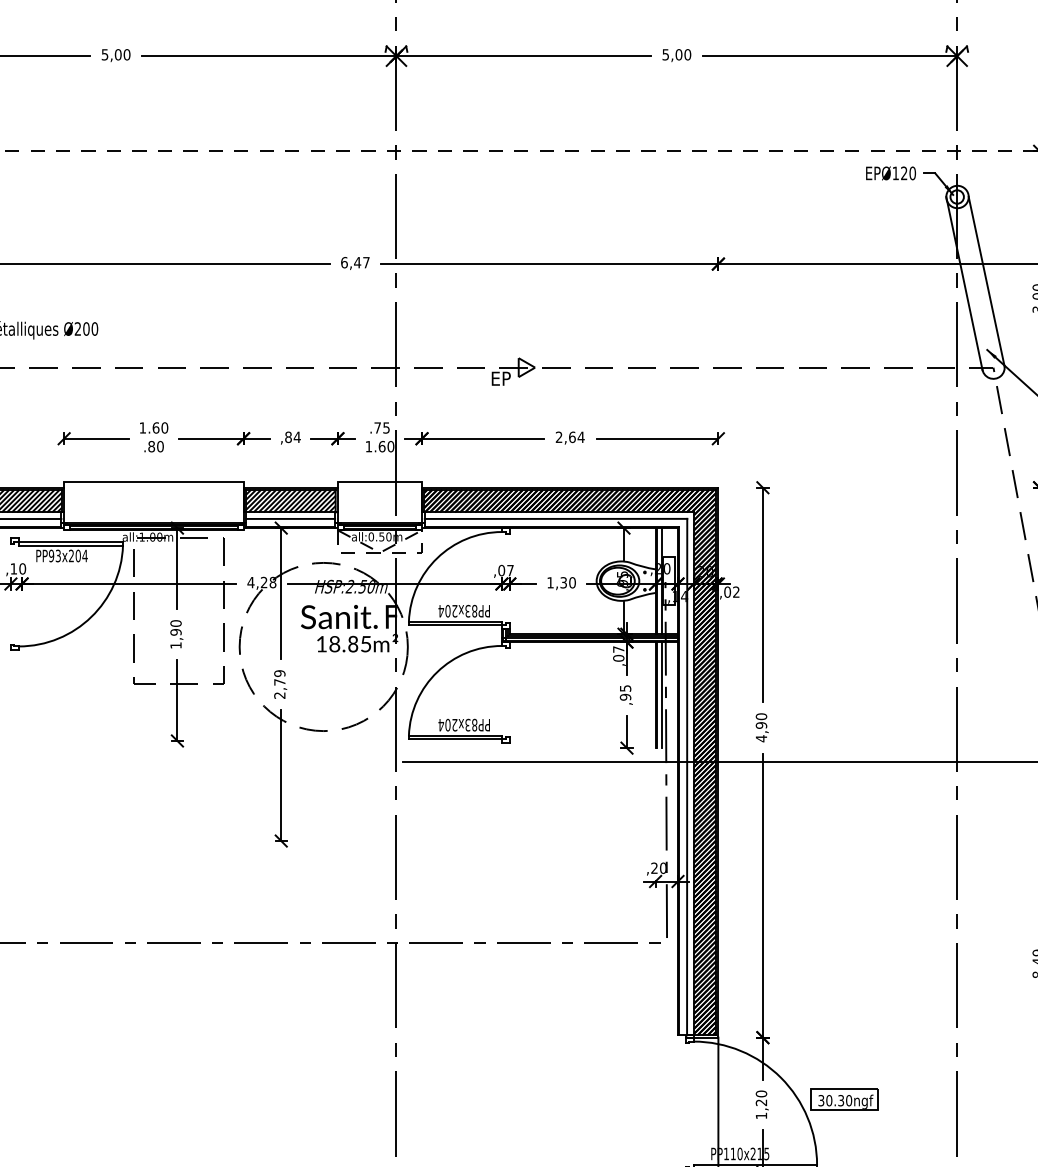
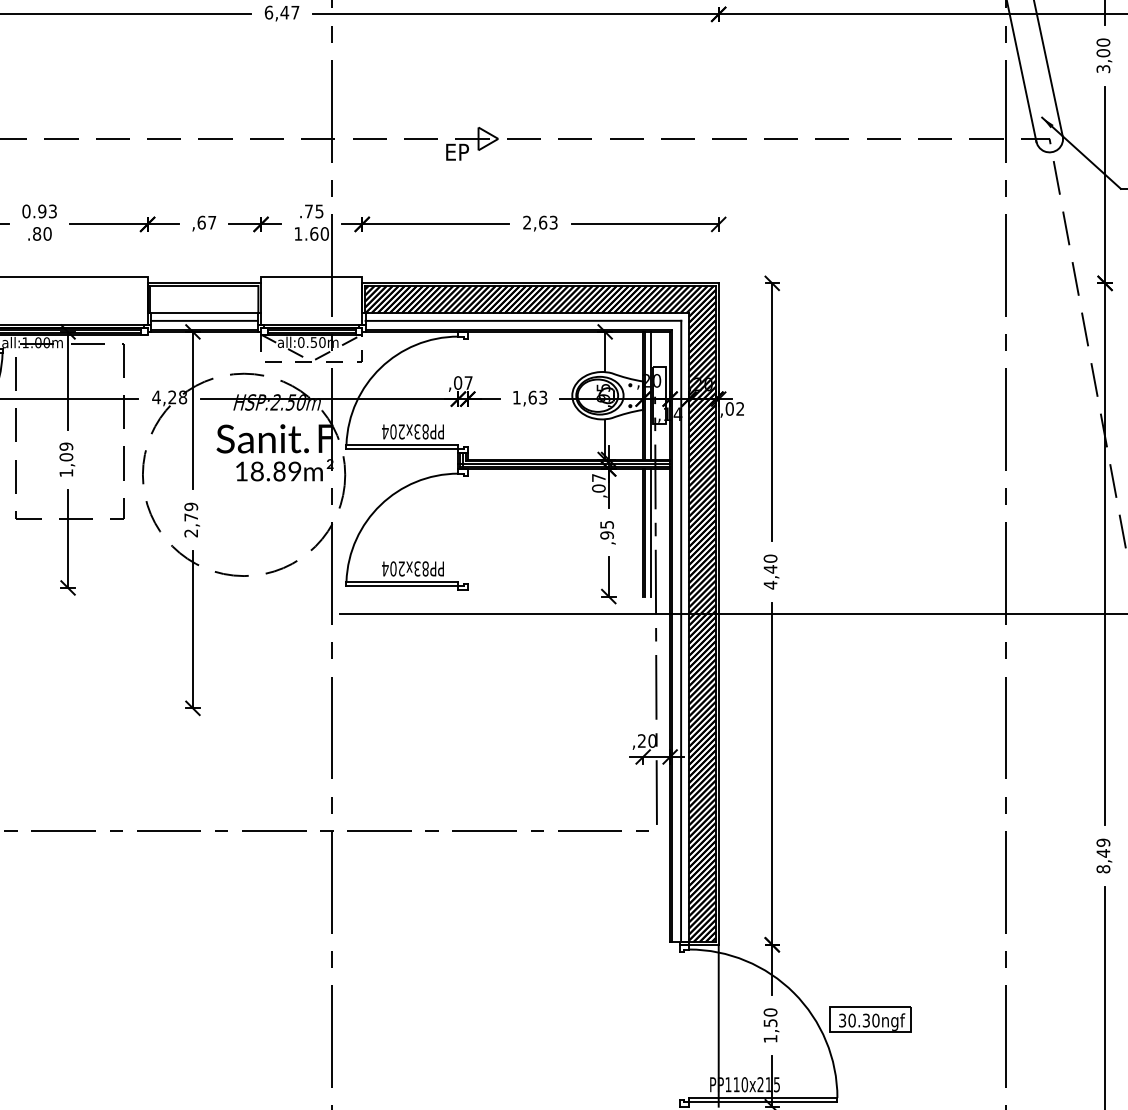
text: (153, 427) -> (39, 210), 1.60 -> 0.93
text: (292, 436) -> (206, 221), ,84 -> ,67
text: (580, 437) -> (552, 222), 2,64 -> 2,63
hatch: (290, 500) -> (204, 298), removed
text: (567, 582) -> (537, 397), 1,30 -> 1,63
text: (175, 627) -> (65, 451), 1,90 -> 1,09
text: (365, 644) -> (294, 471), 5 -> 9
text: (761, 725) -> (770, 569), 4,90 -> 4,40
text: (761, 1102) -> (770, 1022), 1,20 -> 1,50

